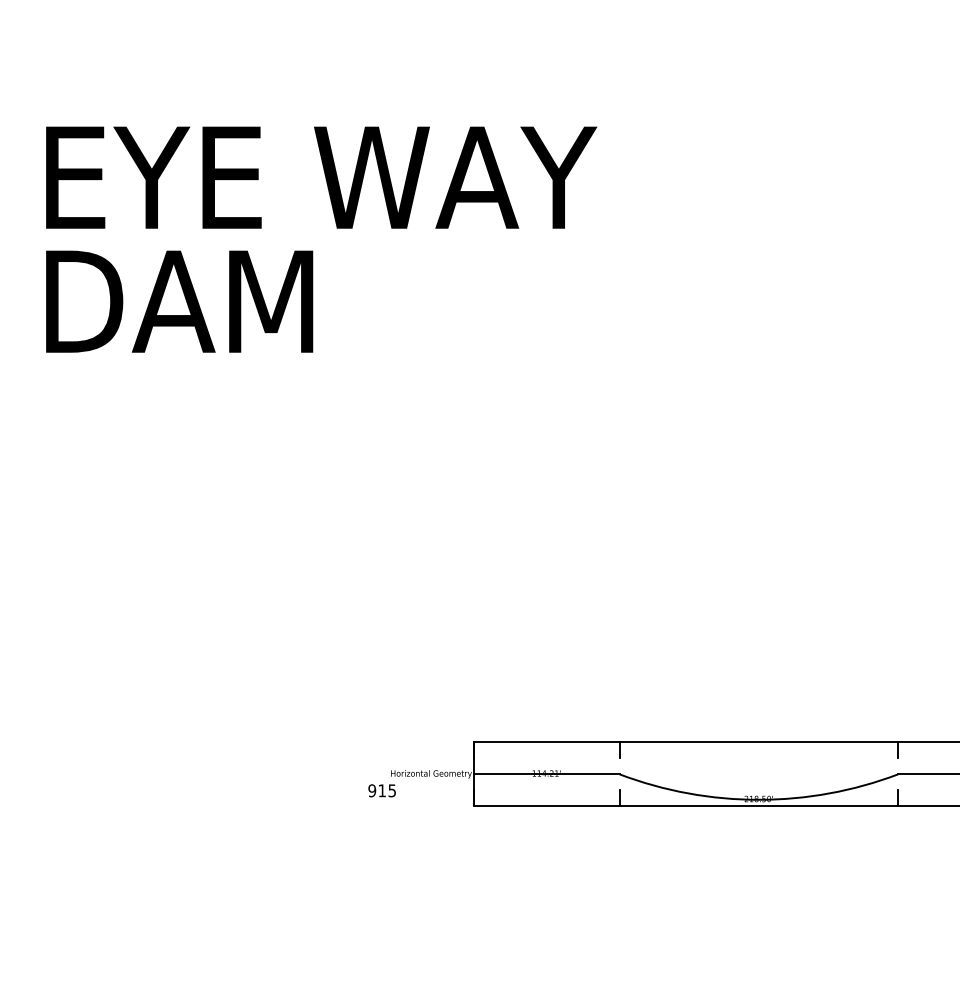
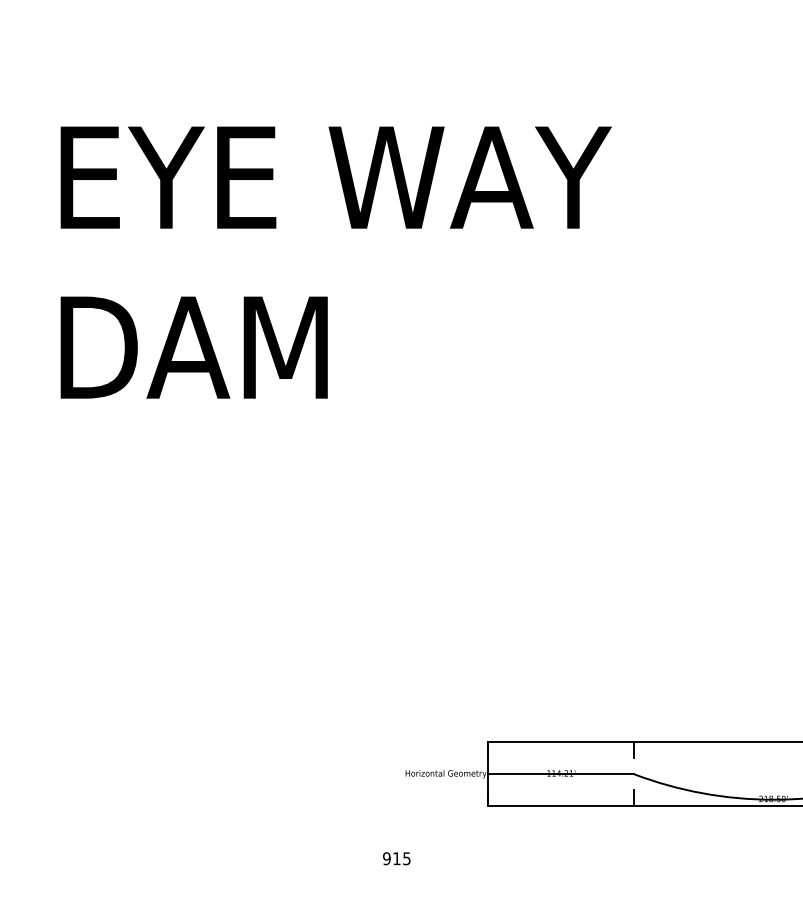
text: (179, 301) -> (194, 347), moved
text: (381, 790) -> (396, 858), moved

